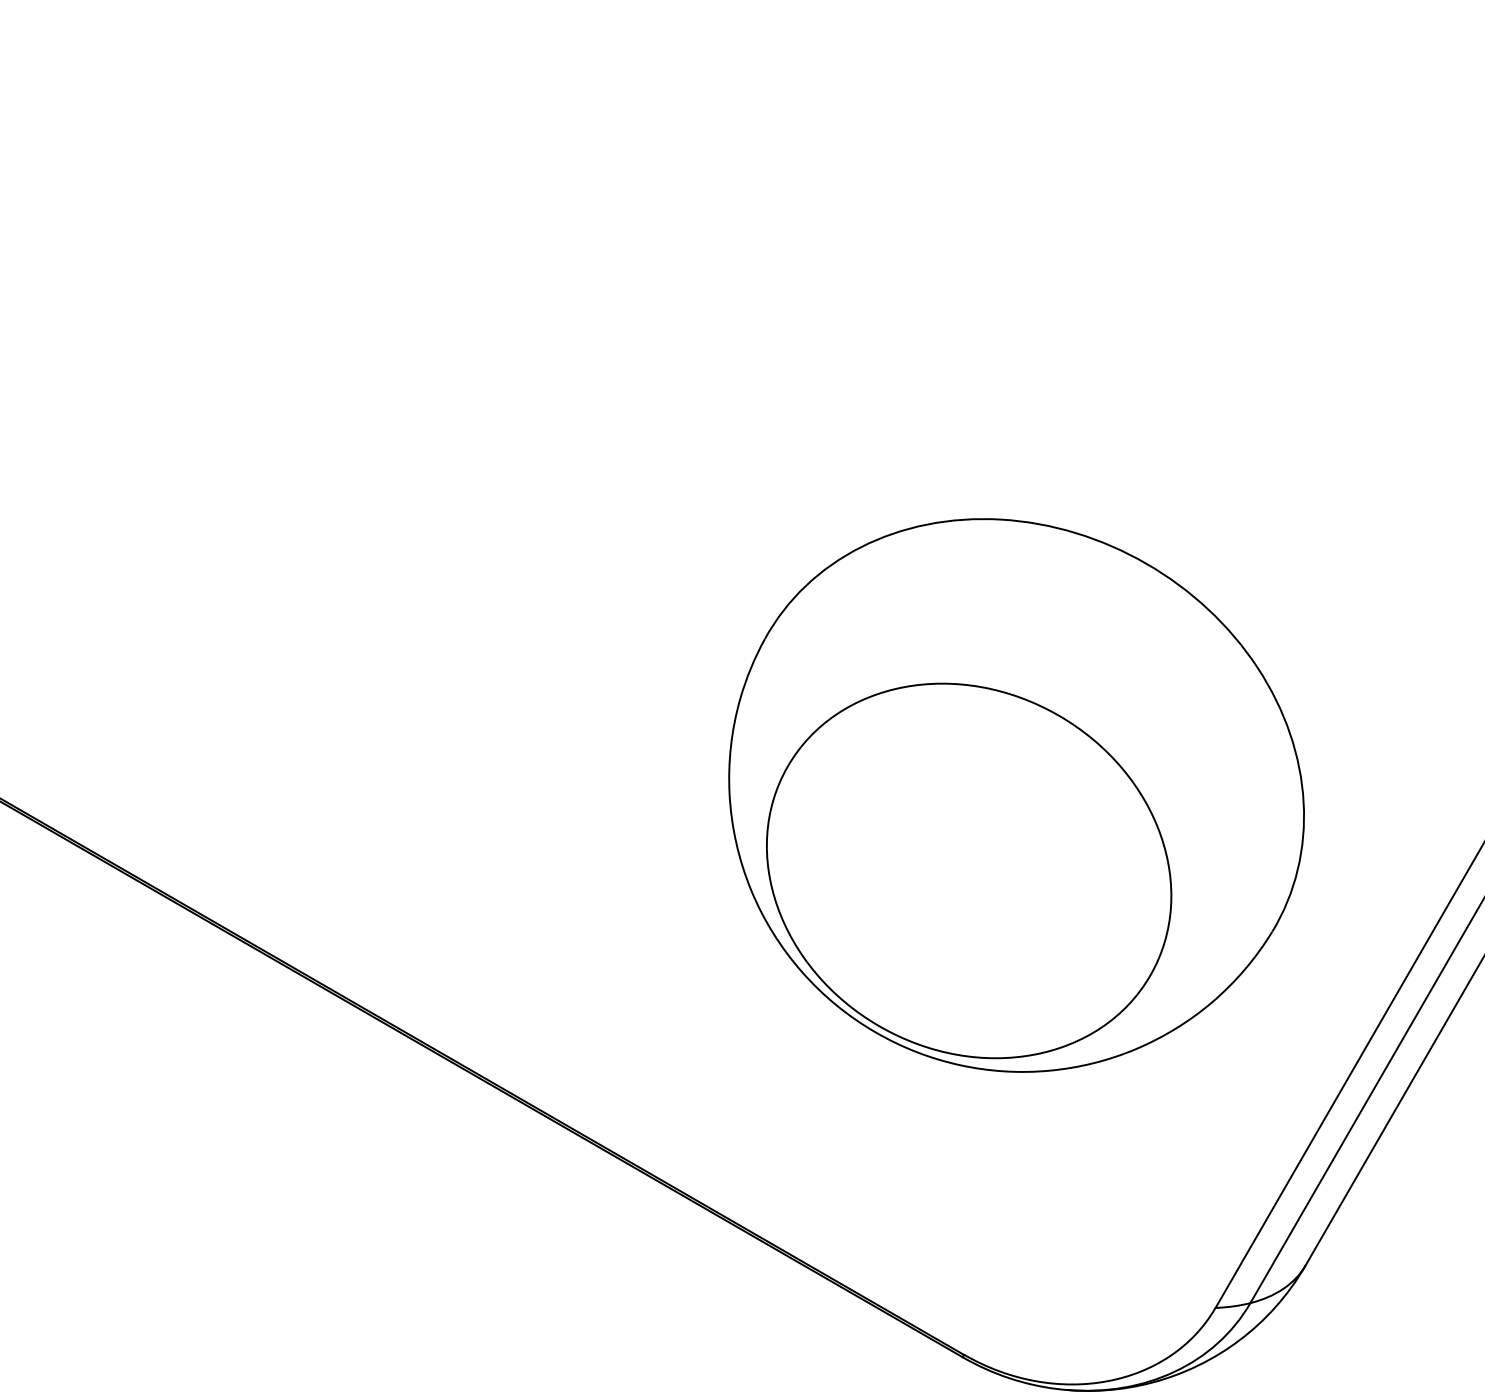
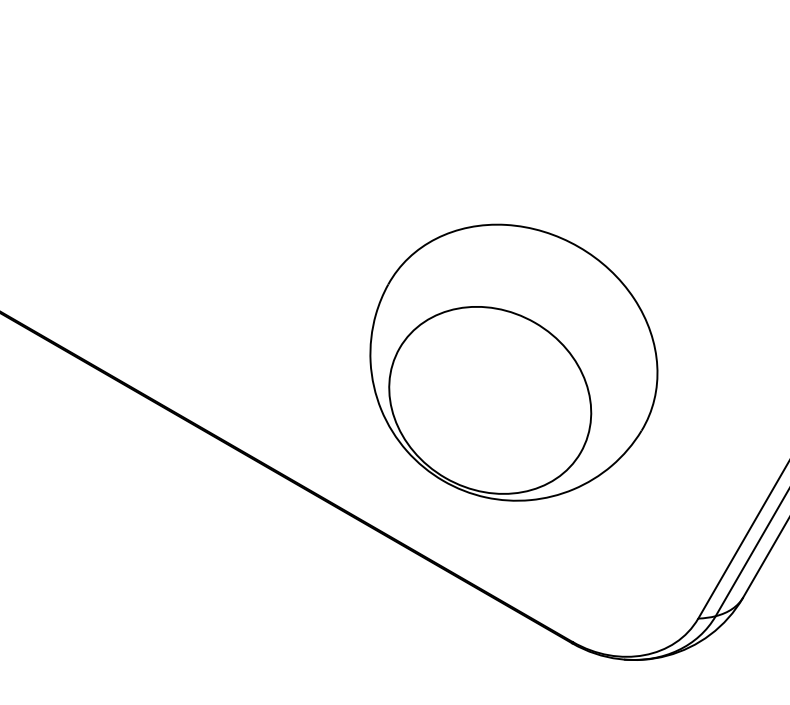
part: (1015, 795) -> (513, 362), moved

